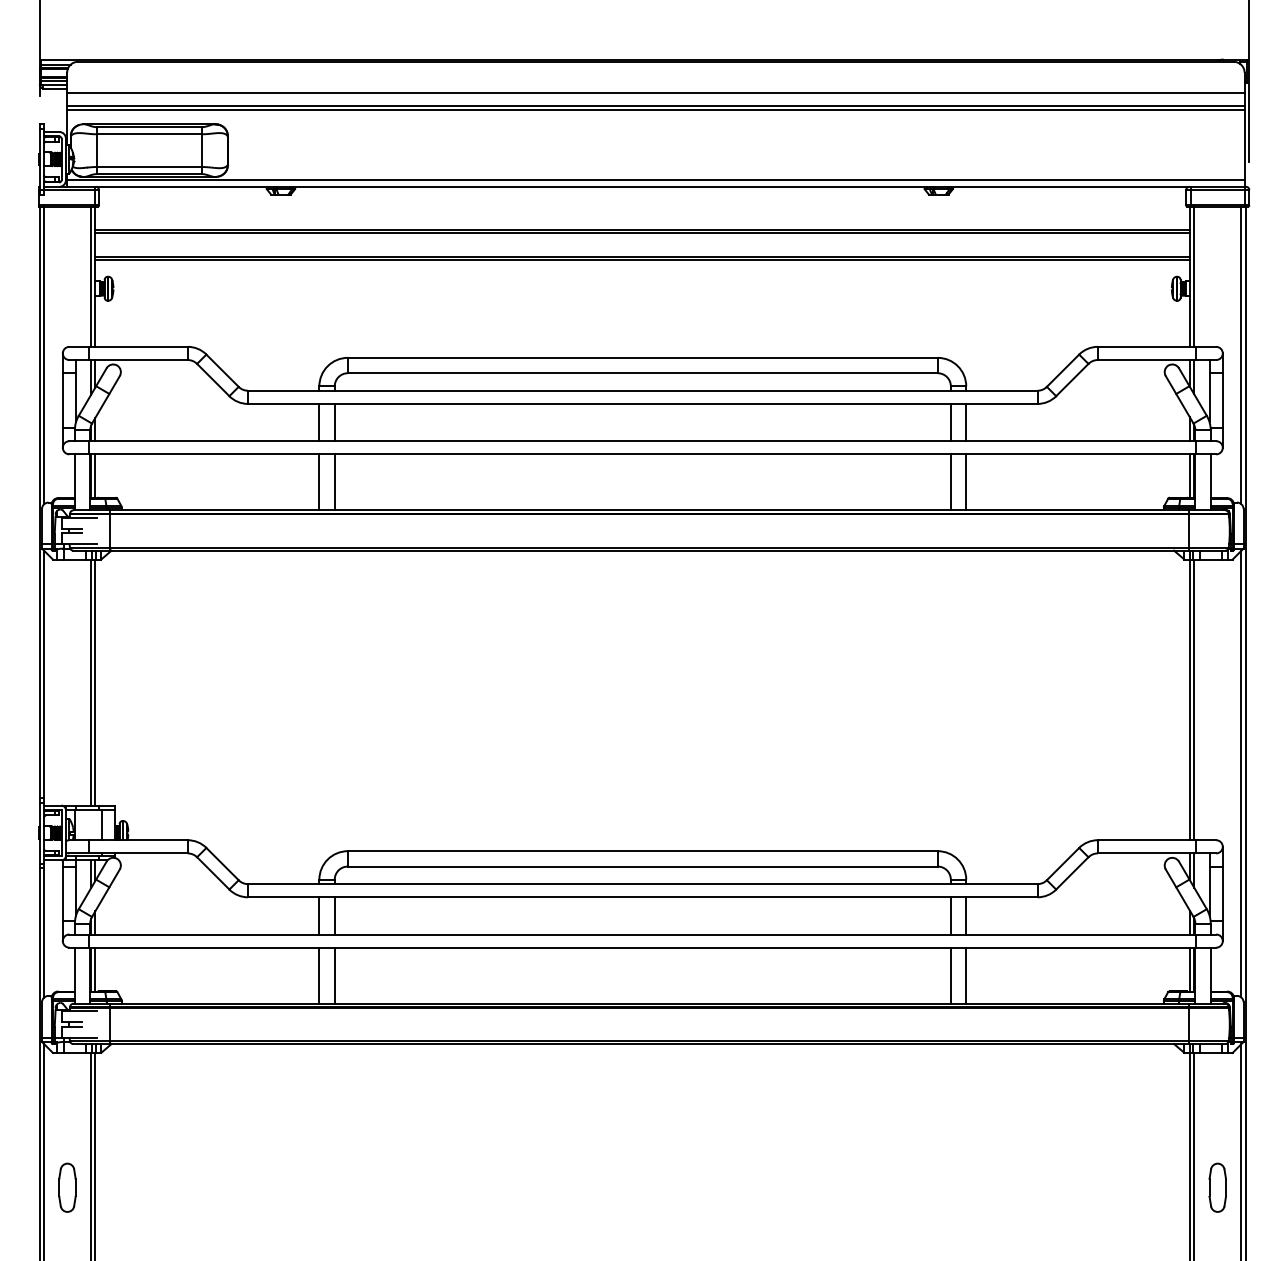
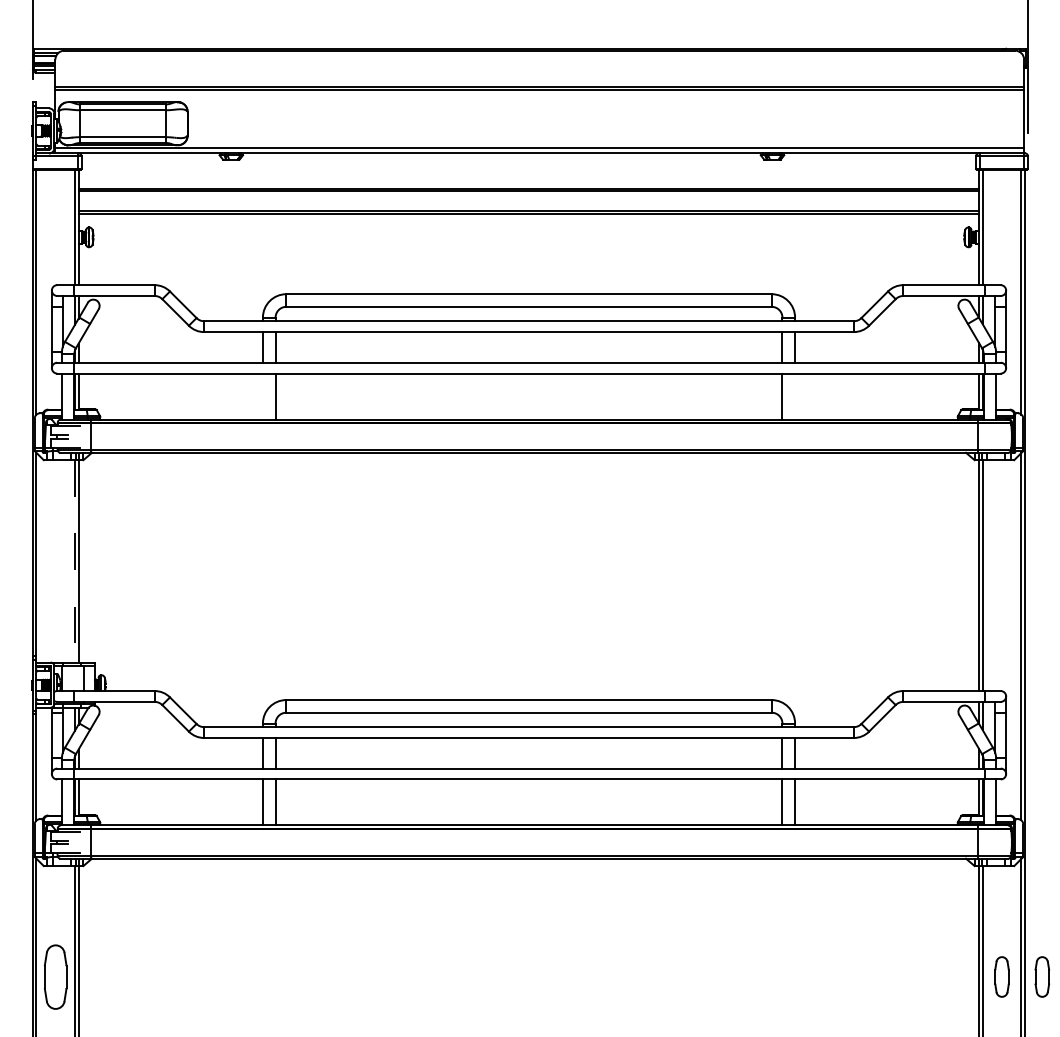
line: (655, 92) -> (539, 75), removed
line: (319, 482) -> (263, 396), removed
line: (966, 482) -> (795, 396), removed
line: (90, 683) -> (74, 562), solid -> dashed
part: (67, 1187) -> (55, 976), size x1.6
part: (1266, 1187) -> (1042, 976), added

